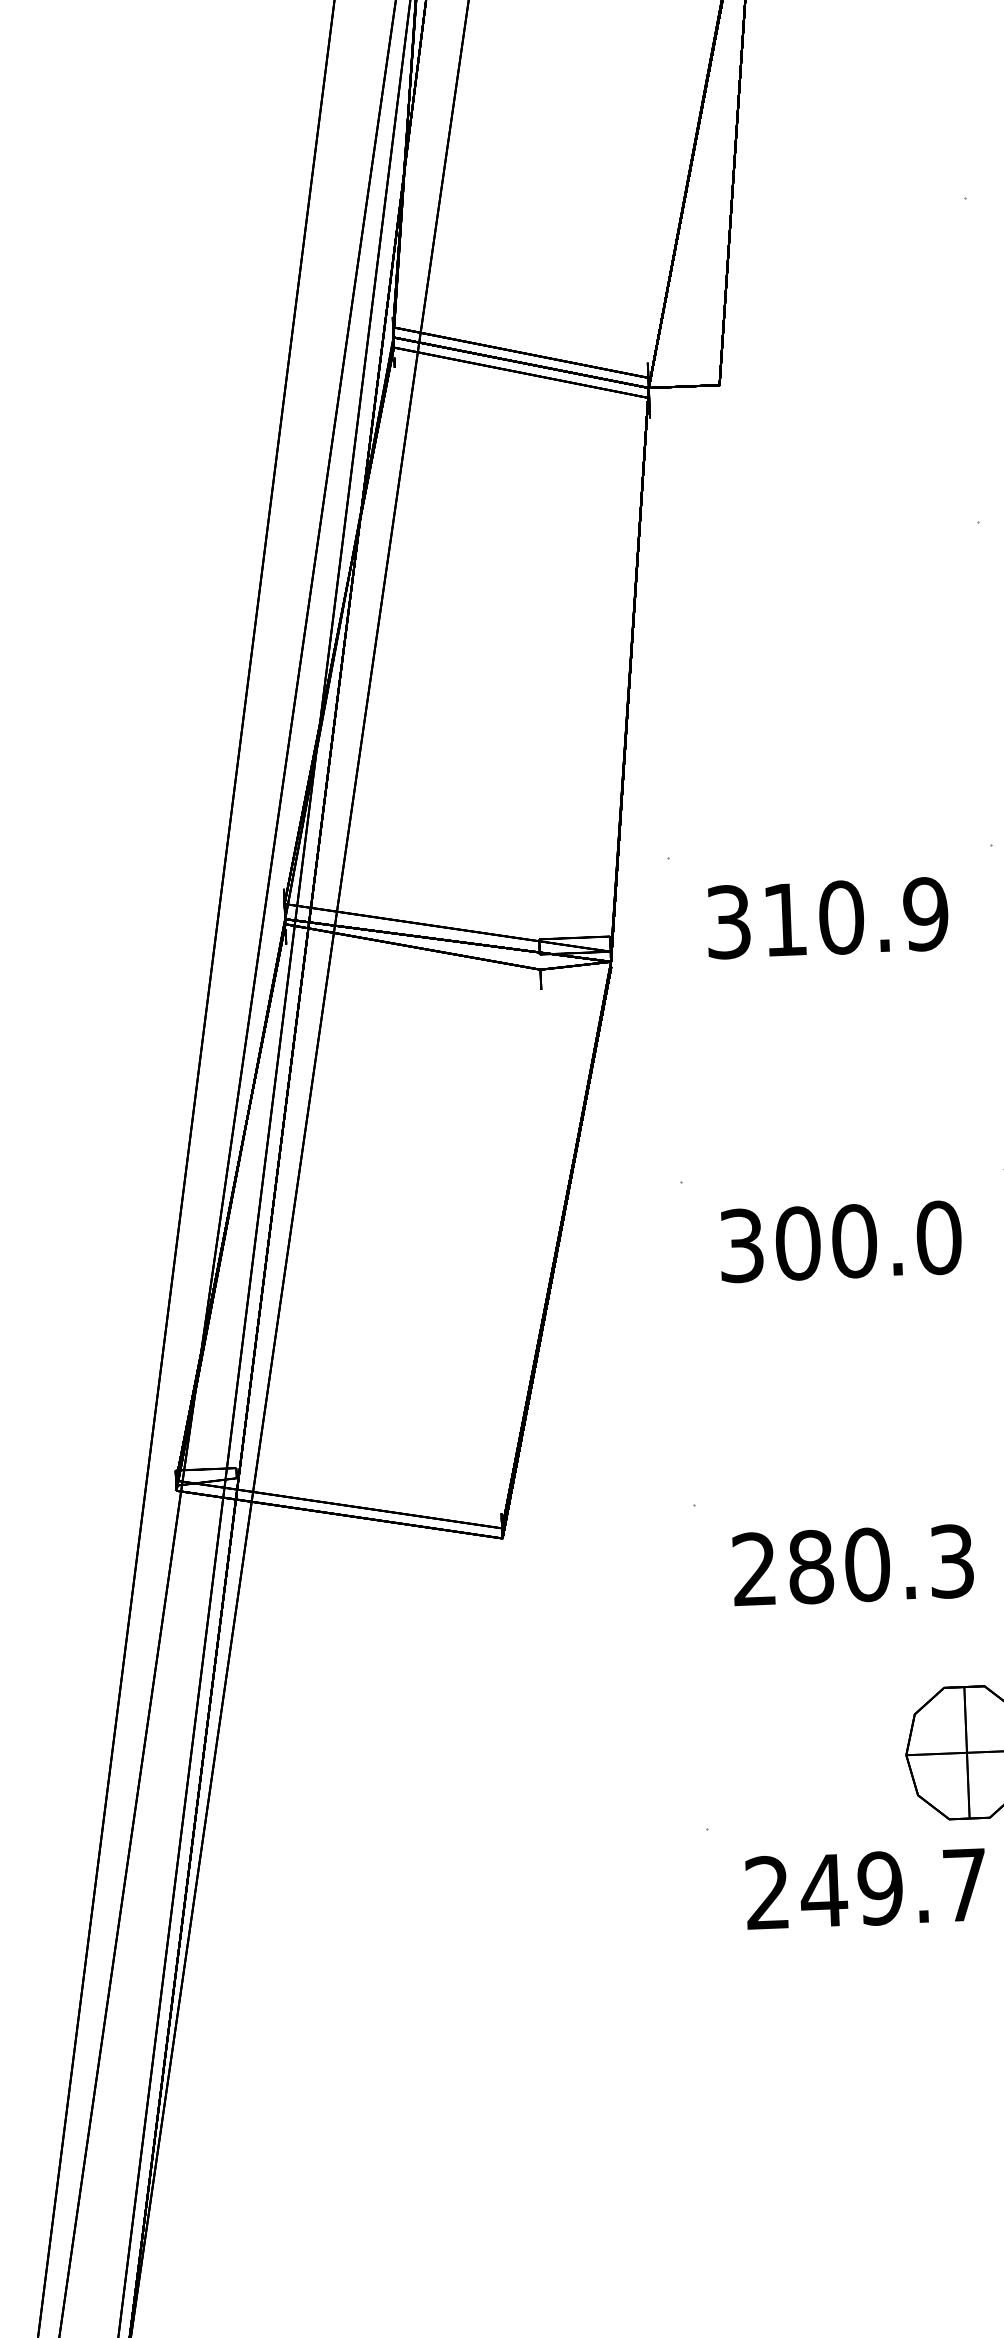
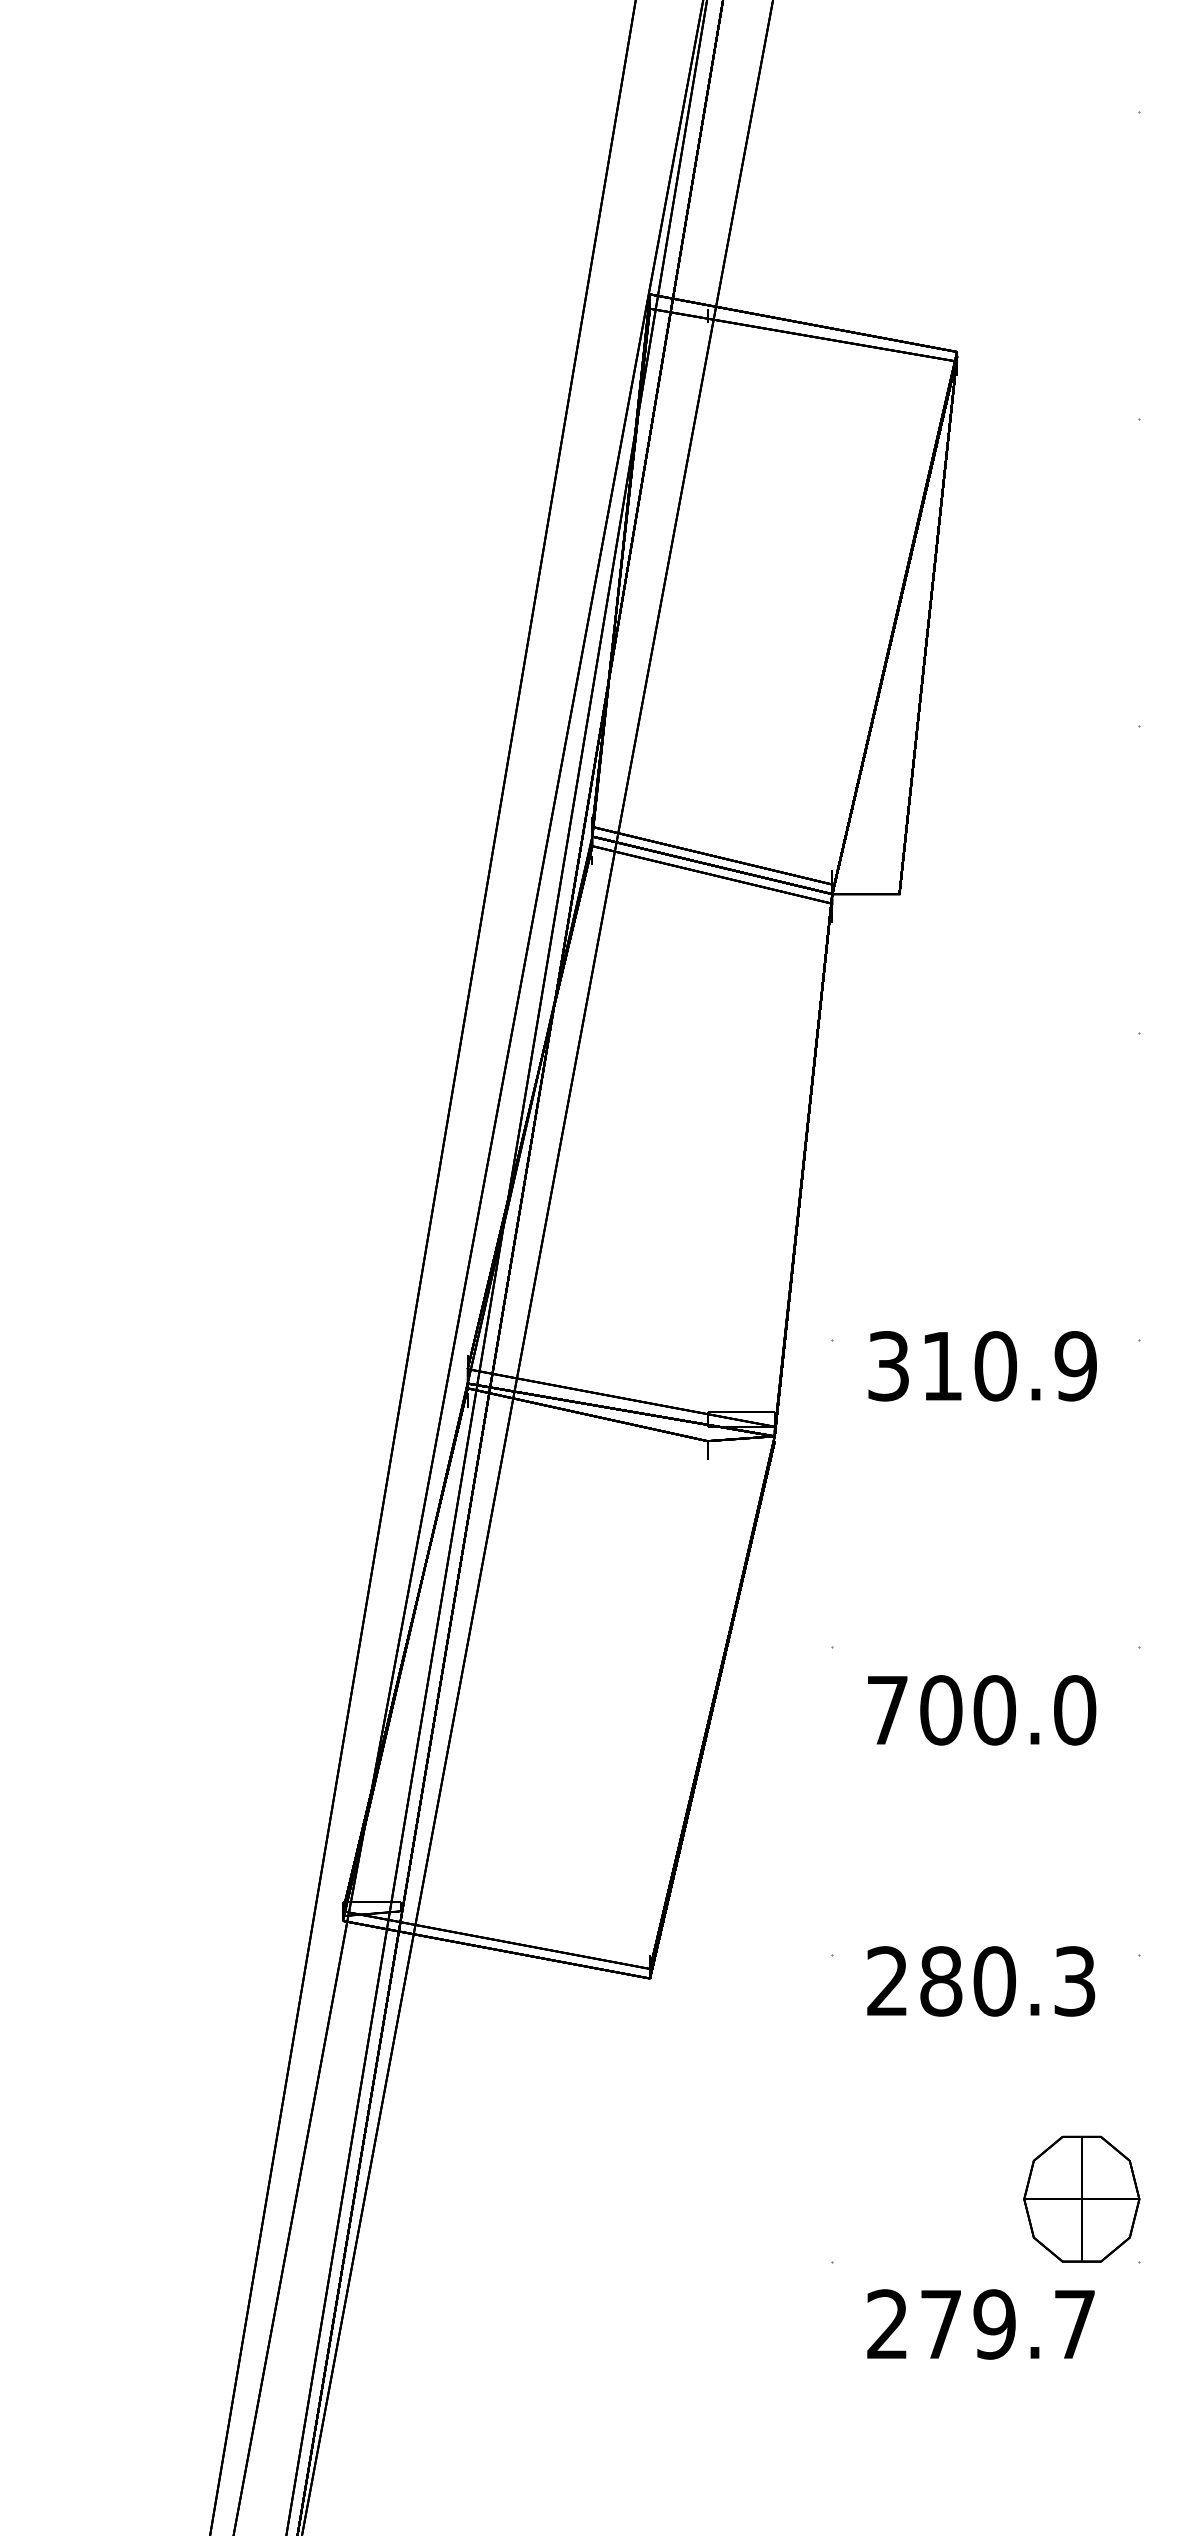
text: (827, 918) -> (982, 1366), moved
text: (741, 1245) -> (887, 1710), 300.0 -> 700.0
text: (853, 1565) -> (981, 1981), moved
text: (823, 1890) -> (940, 2324), 249.7 -> 279.7

